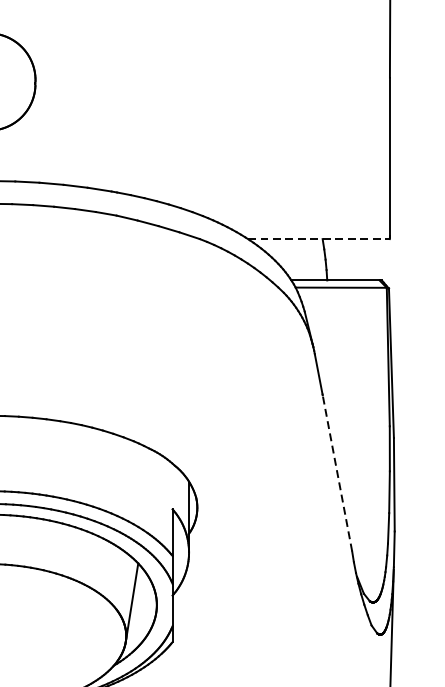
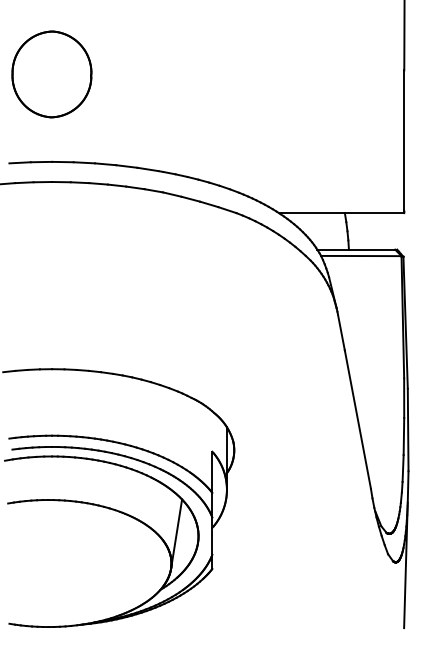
line: (318, 239) -> (341, 213), dashed -> solid
line: (336, 472) -> (357, 419), dashed -> solid

